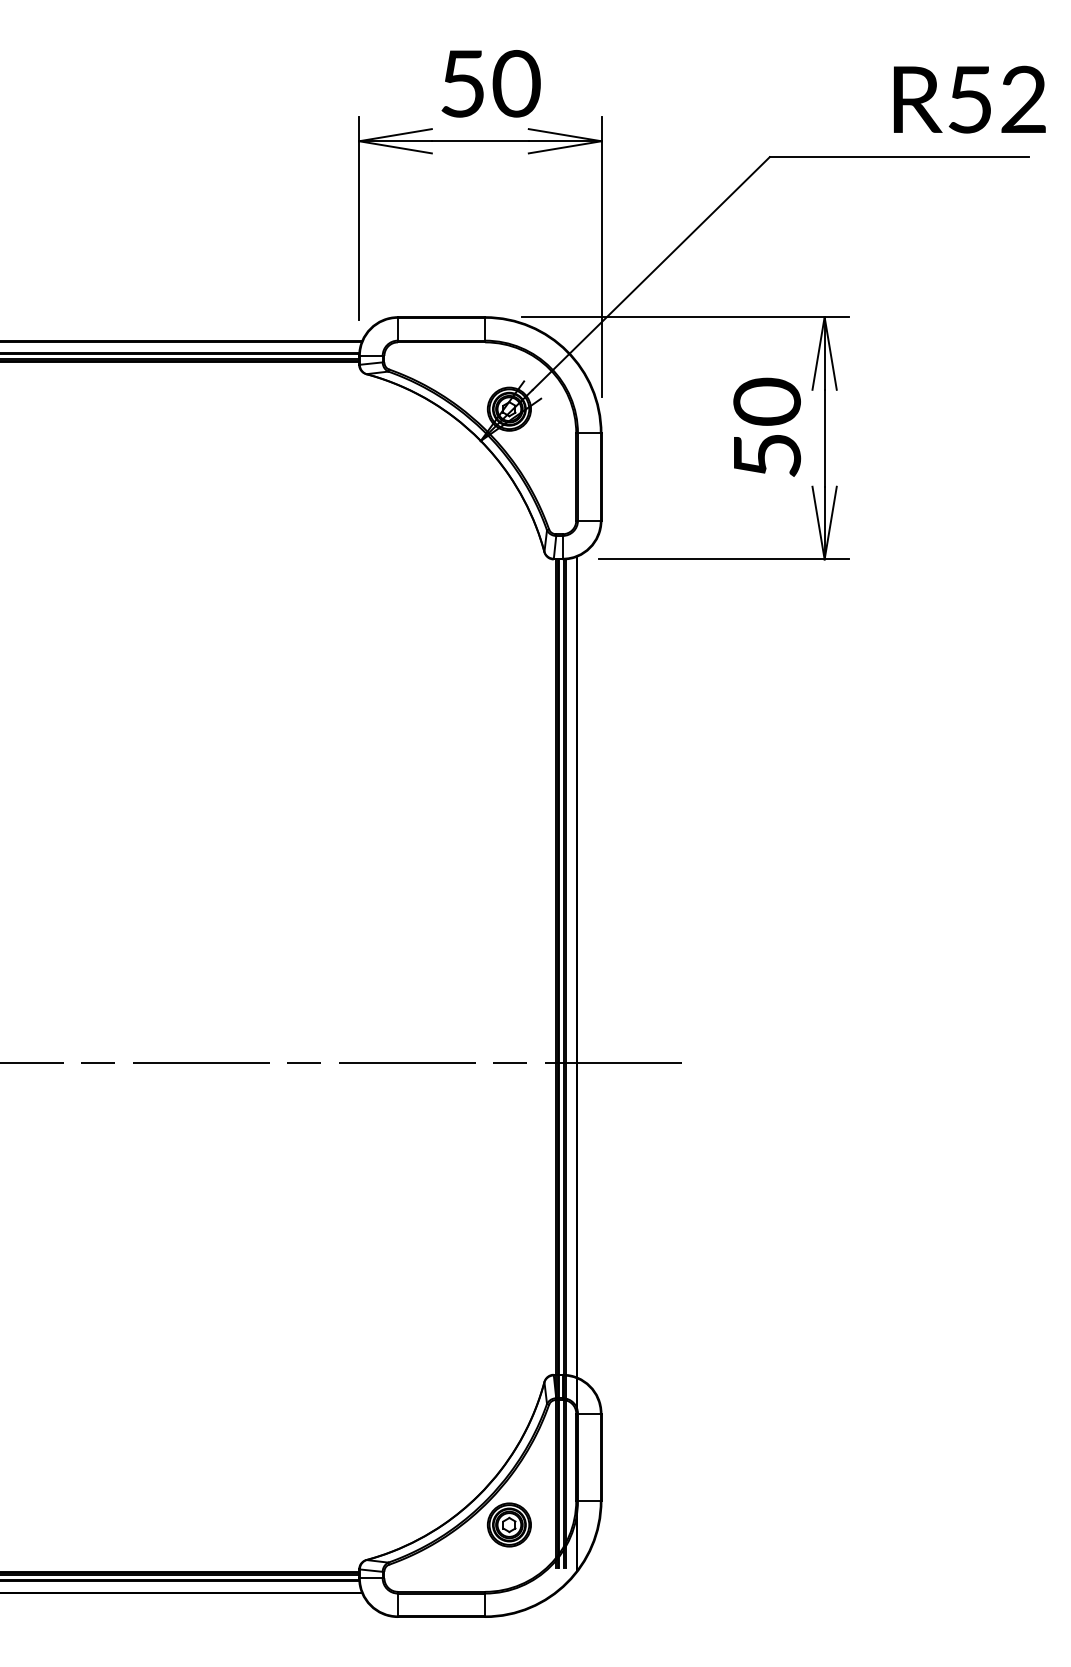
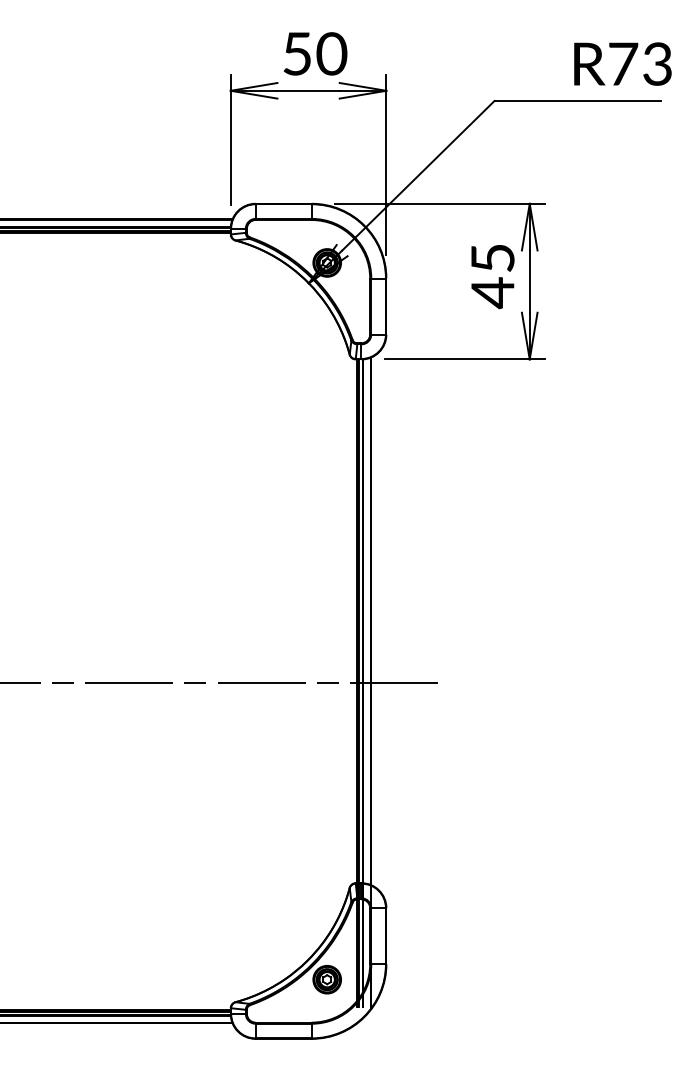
text: (997, 98) -> (640, 63), R52 -> R73
text: (766, 428) -> (492, 275), 50 -> 45

